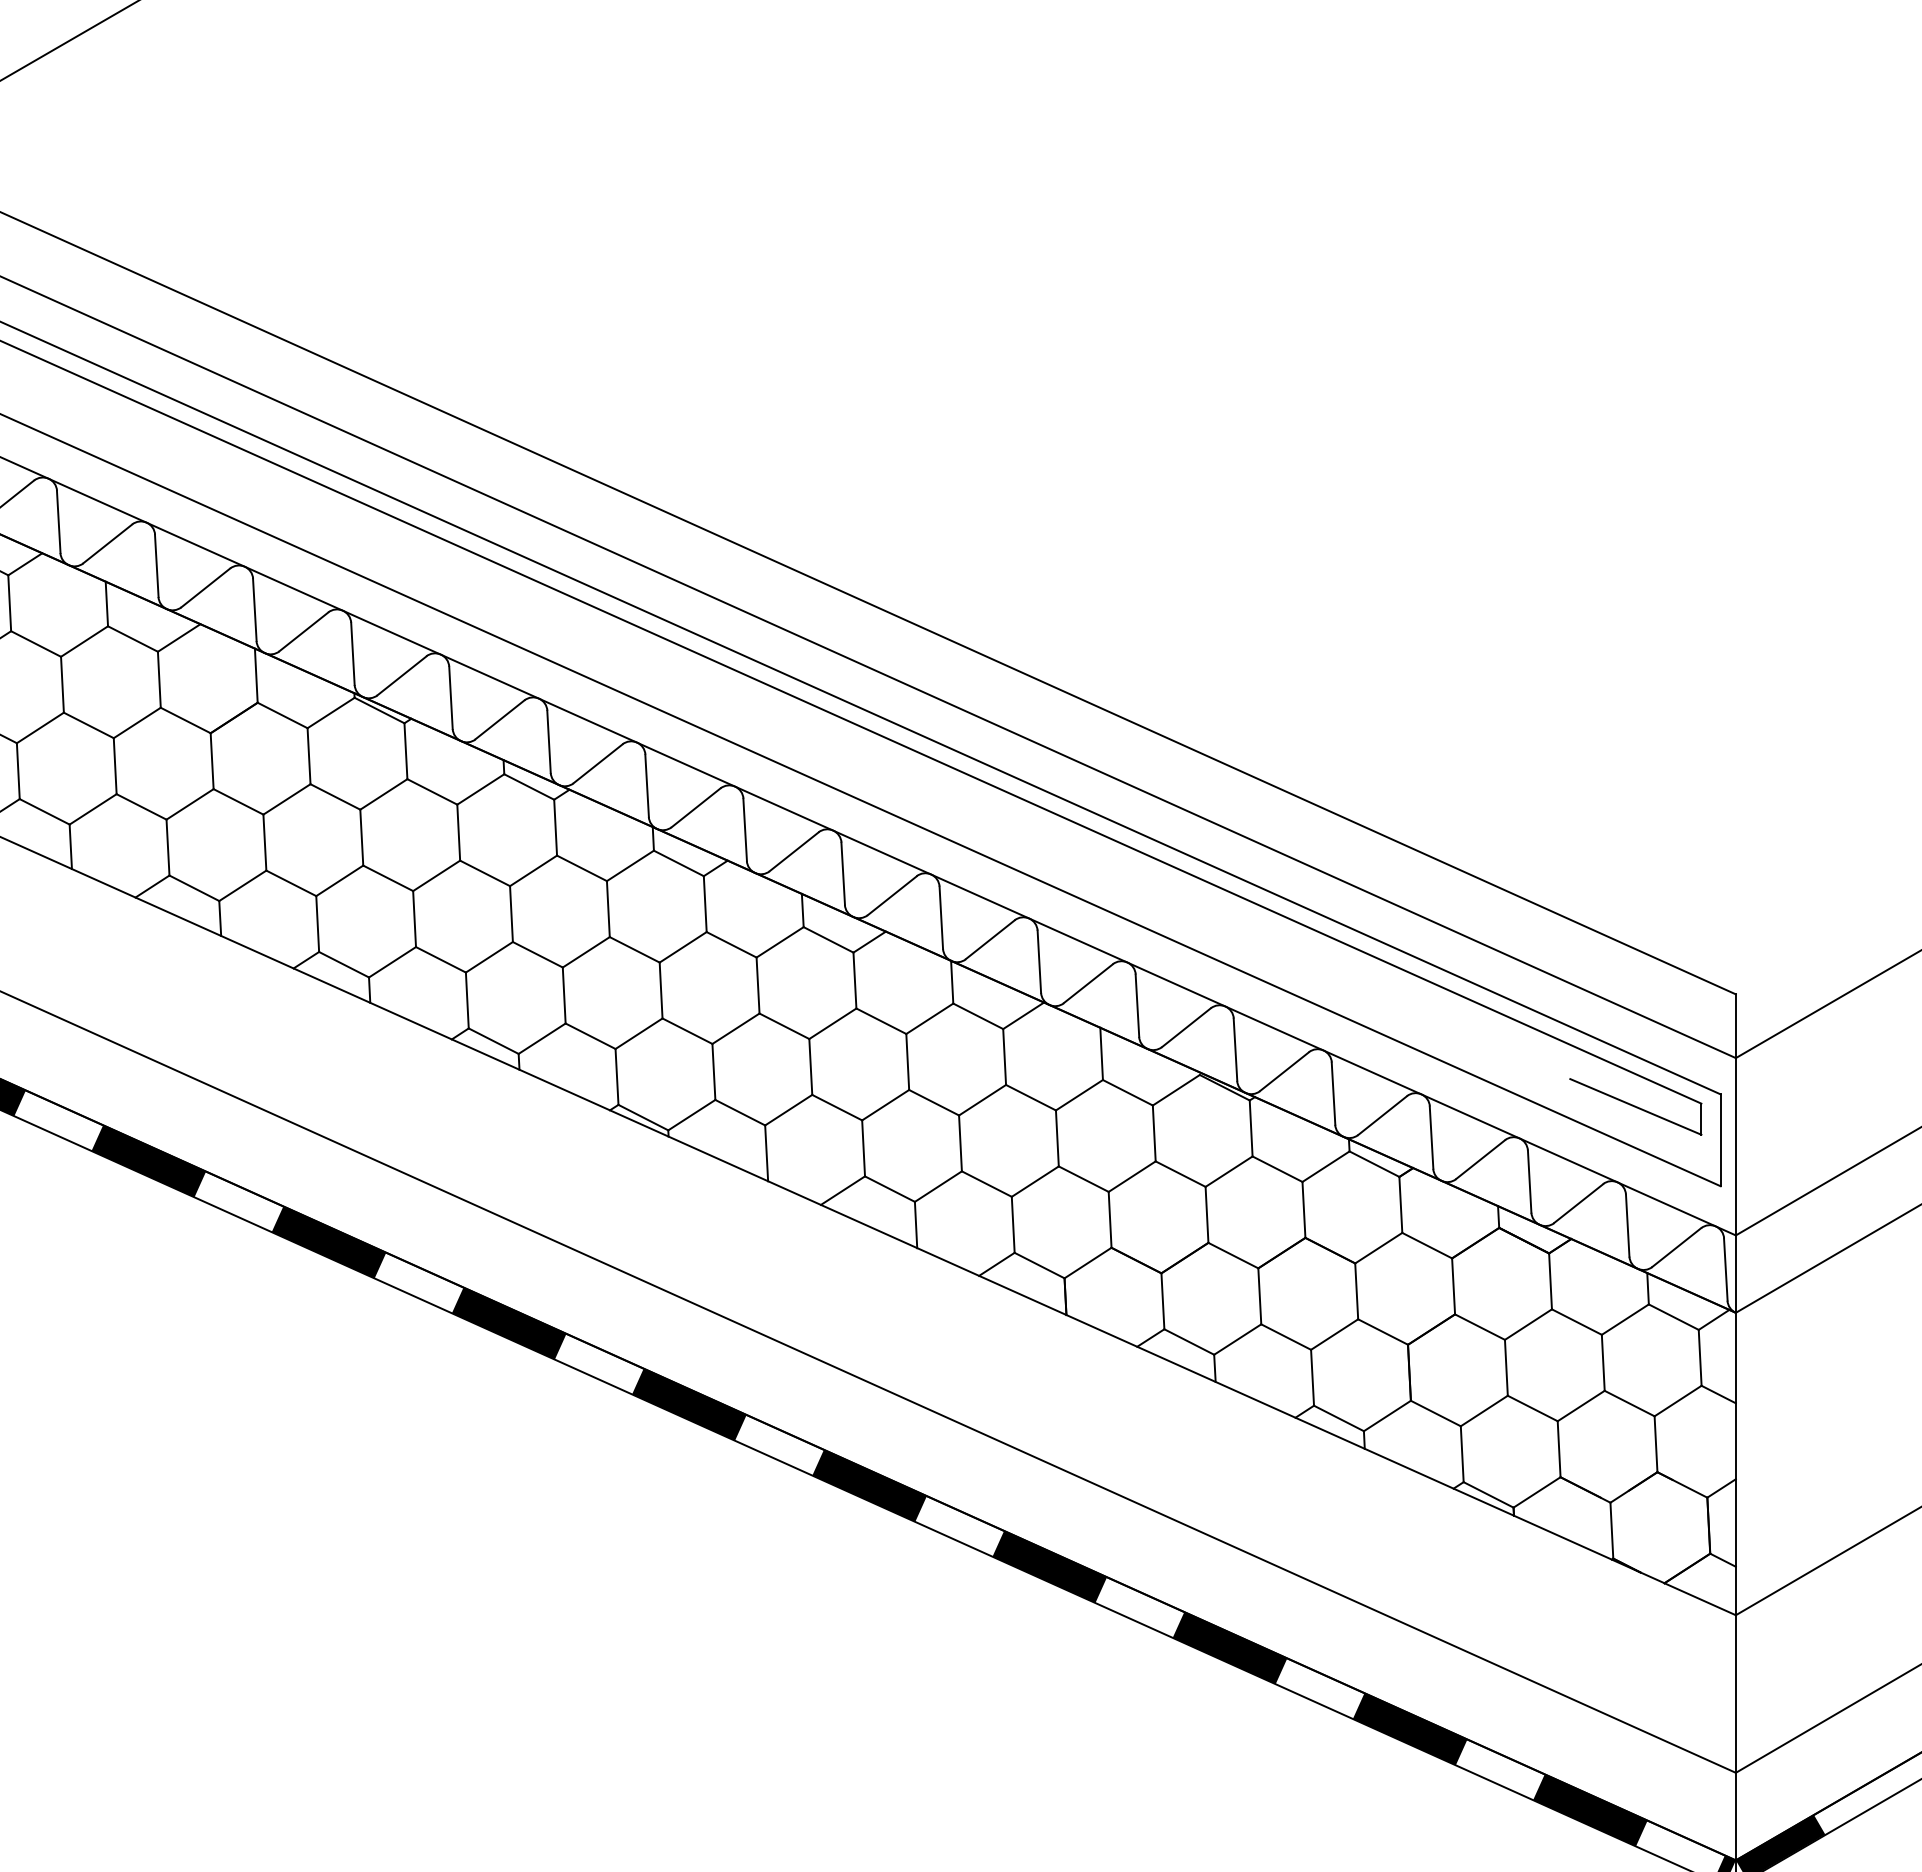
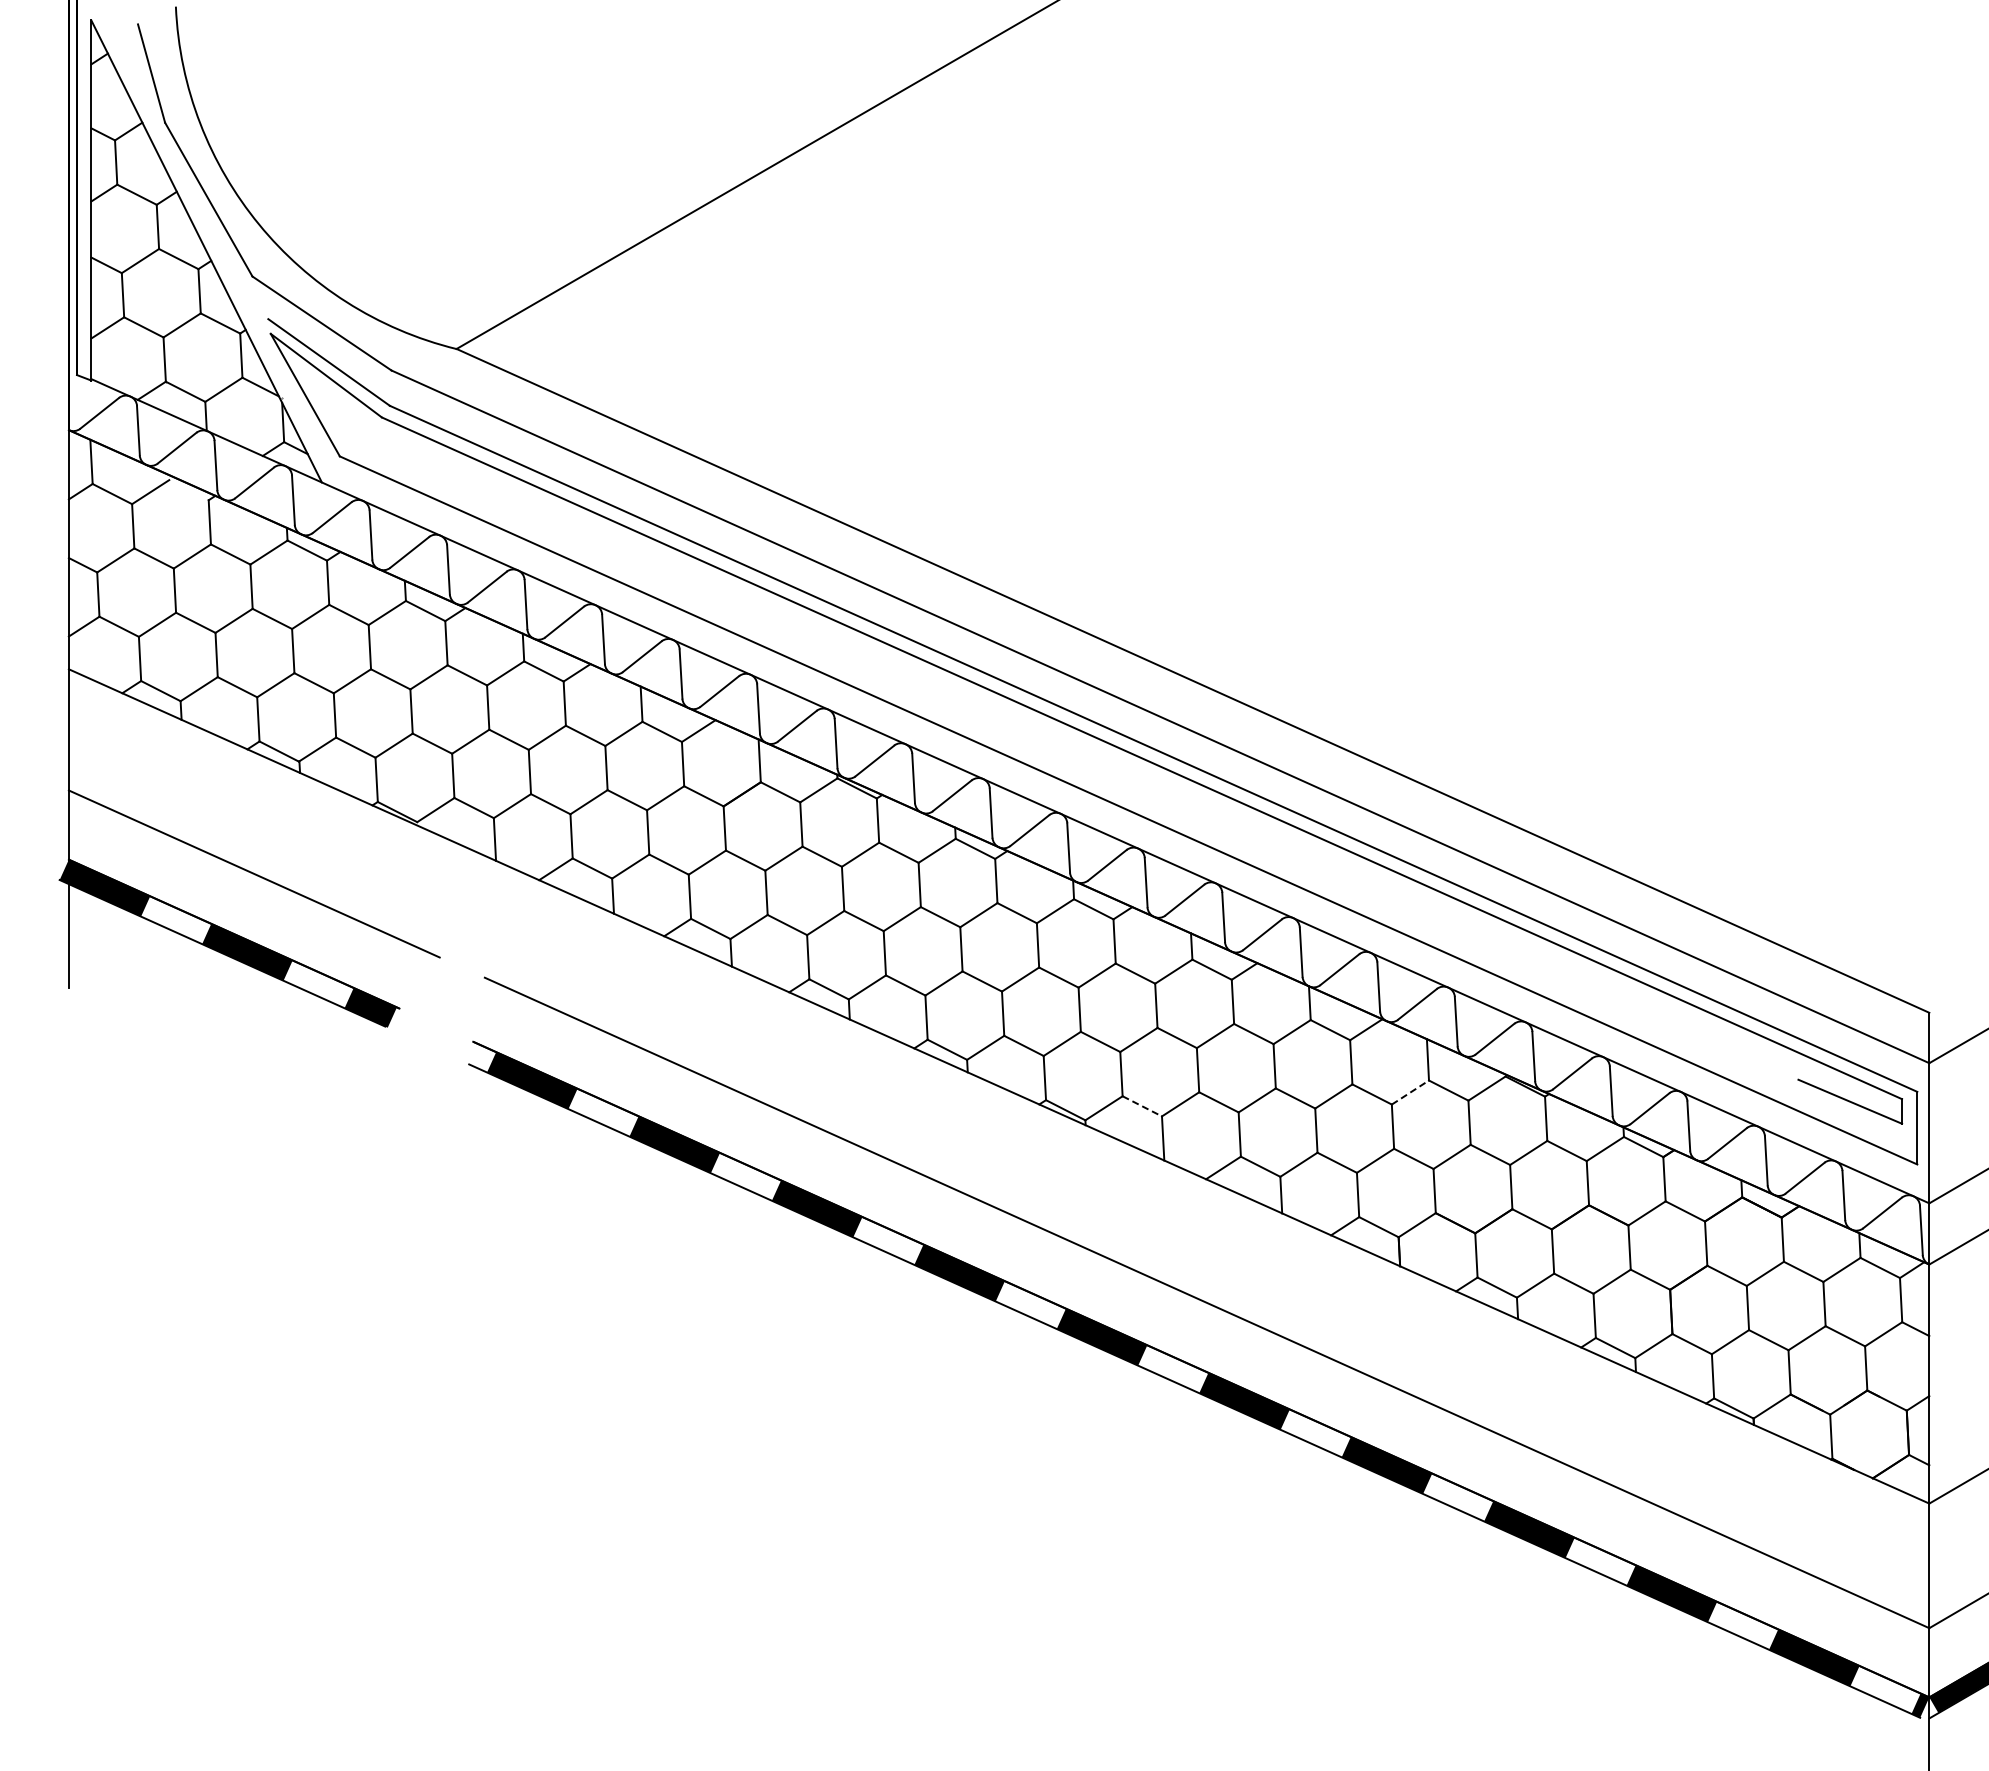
line: (1079, 1095) -> (1410, 1092), solid -> dashed
line: (740, 1112) -> (1142, 1106), solid -> dashed

